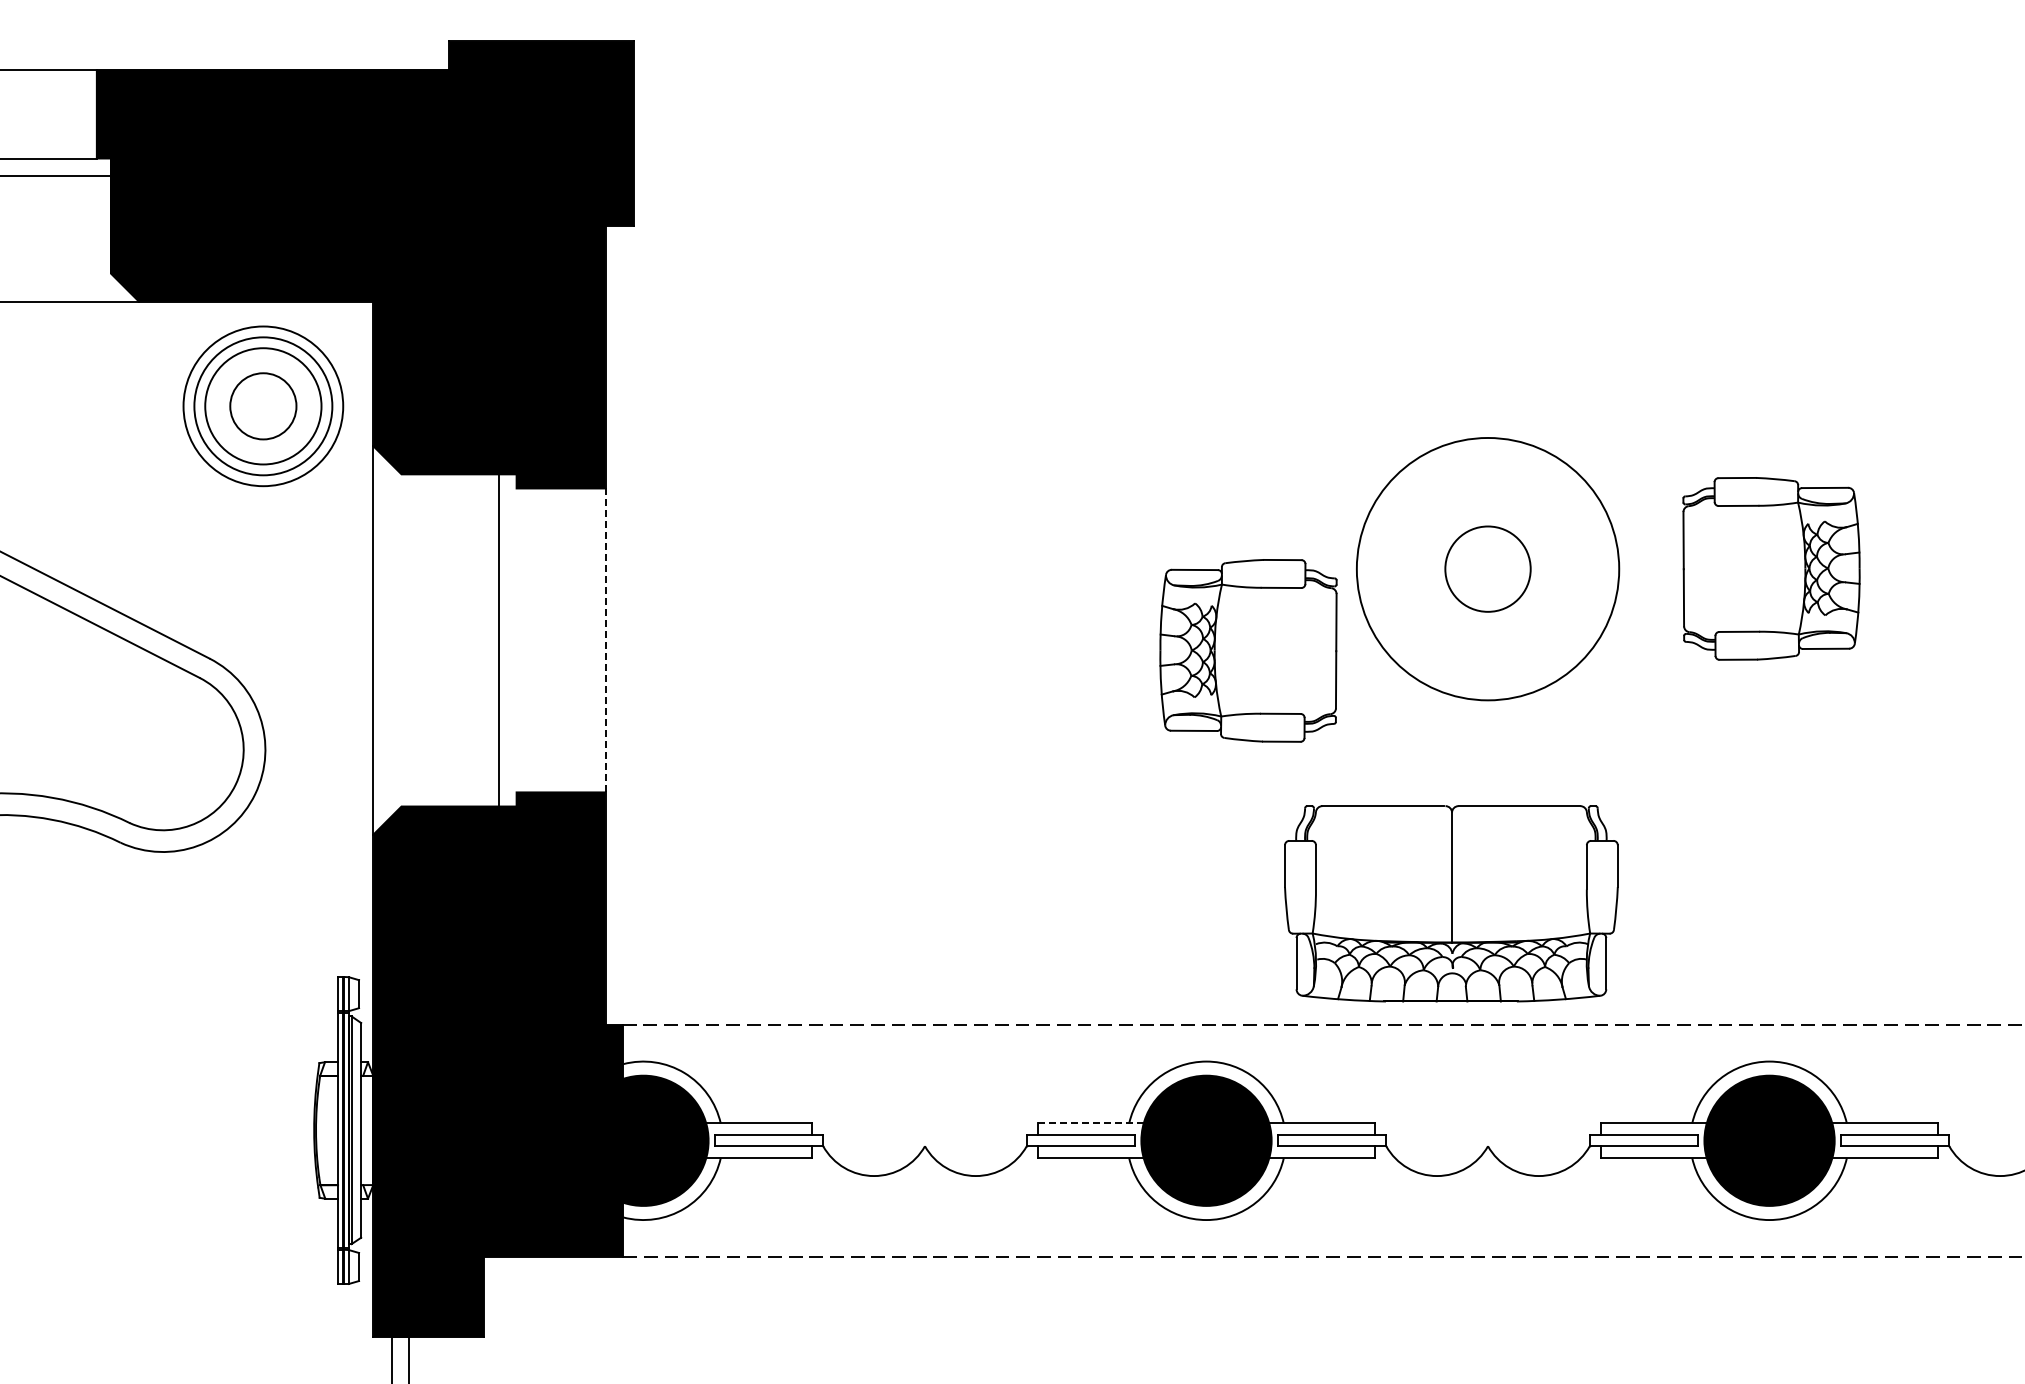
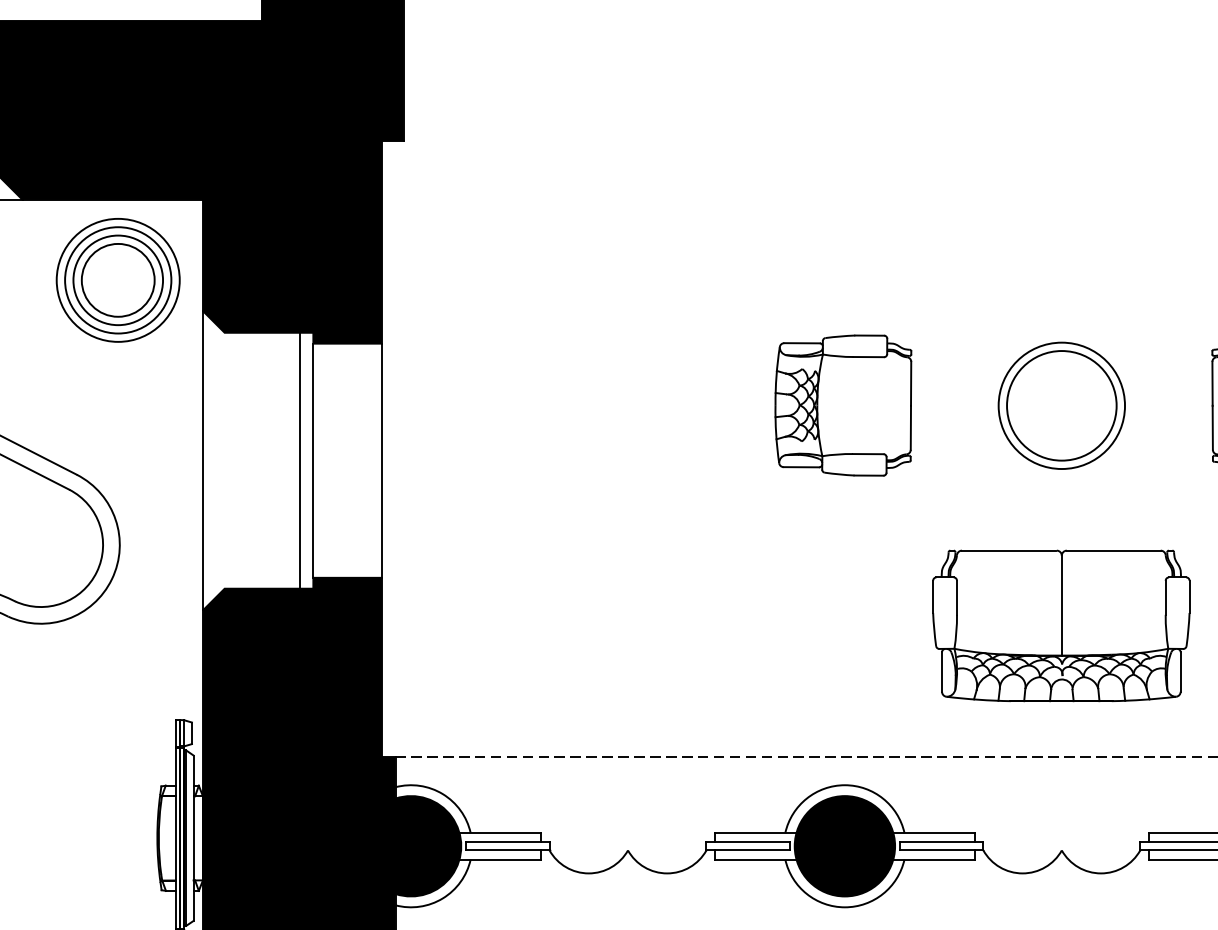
circle: (263, 406) -> (118, 280), size x1.43
circle: (1487, 569) -> (1061, 406), size x1.67
circle: (1488, 569) -> (1062, 406), size x0.62
line: (516, 640) -> (313, 460), added
line: (605, 640) -> (381, 460), dashed -> solid
part: (1248, 650) -> (843, 405), moved
part: (1451, 903) -> (1061, 625), moved
line: (1091, 1123) -> (756, 832), dashed -> solid

